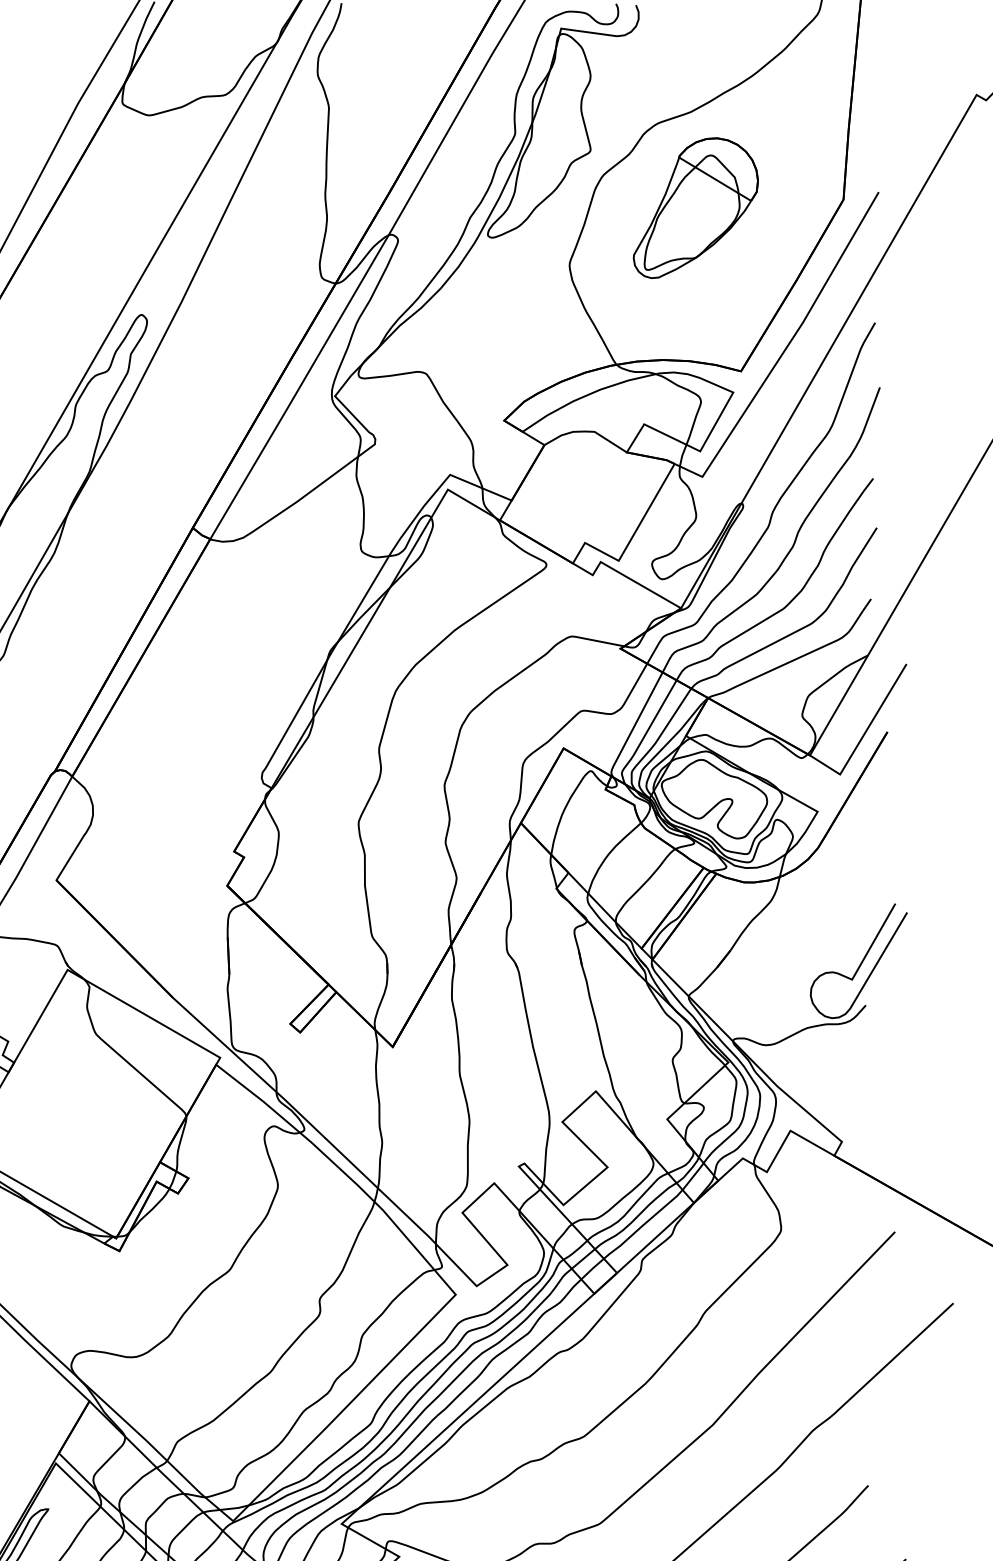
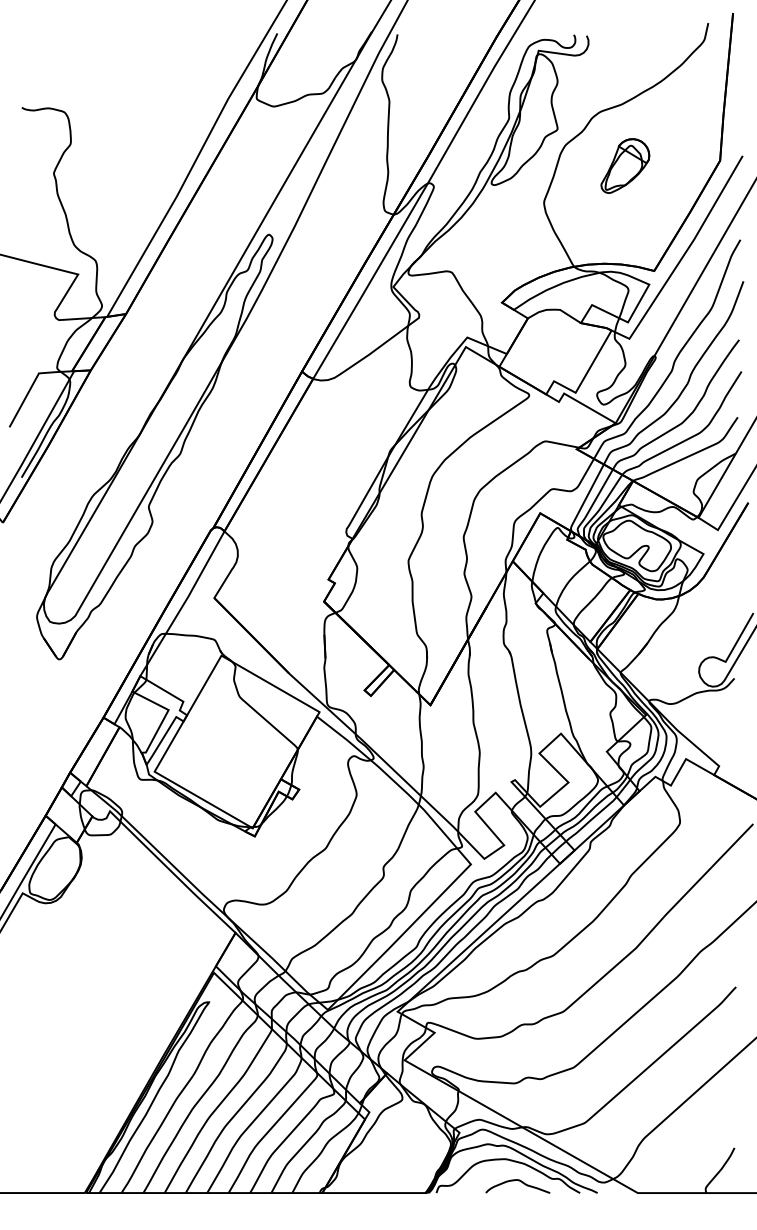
part: (696, 207) -> (625, 165), size x0.6

